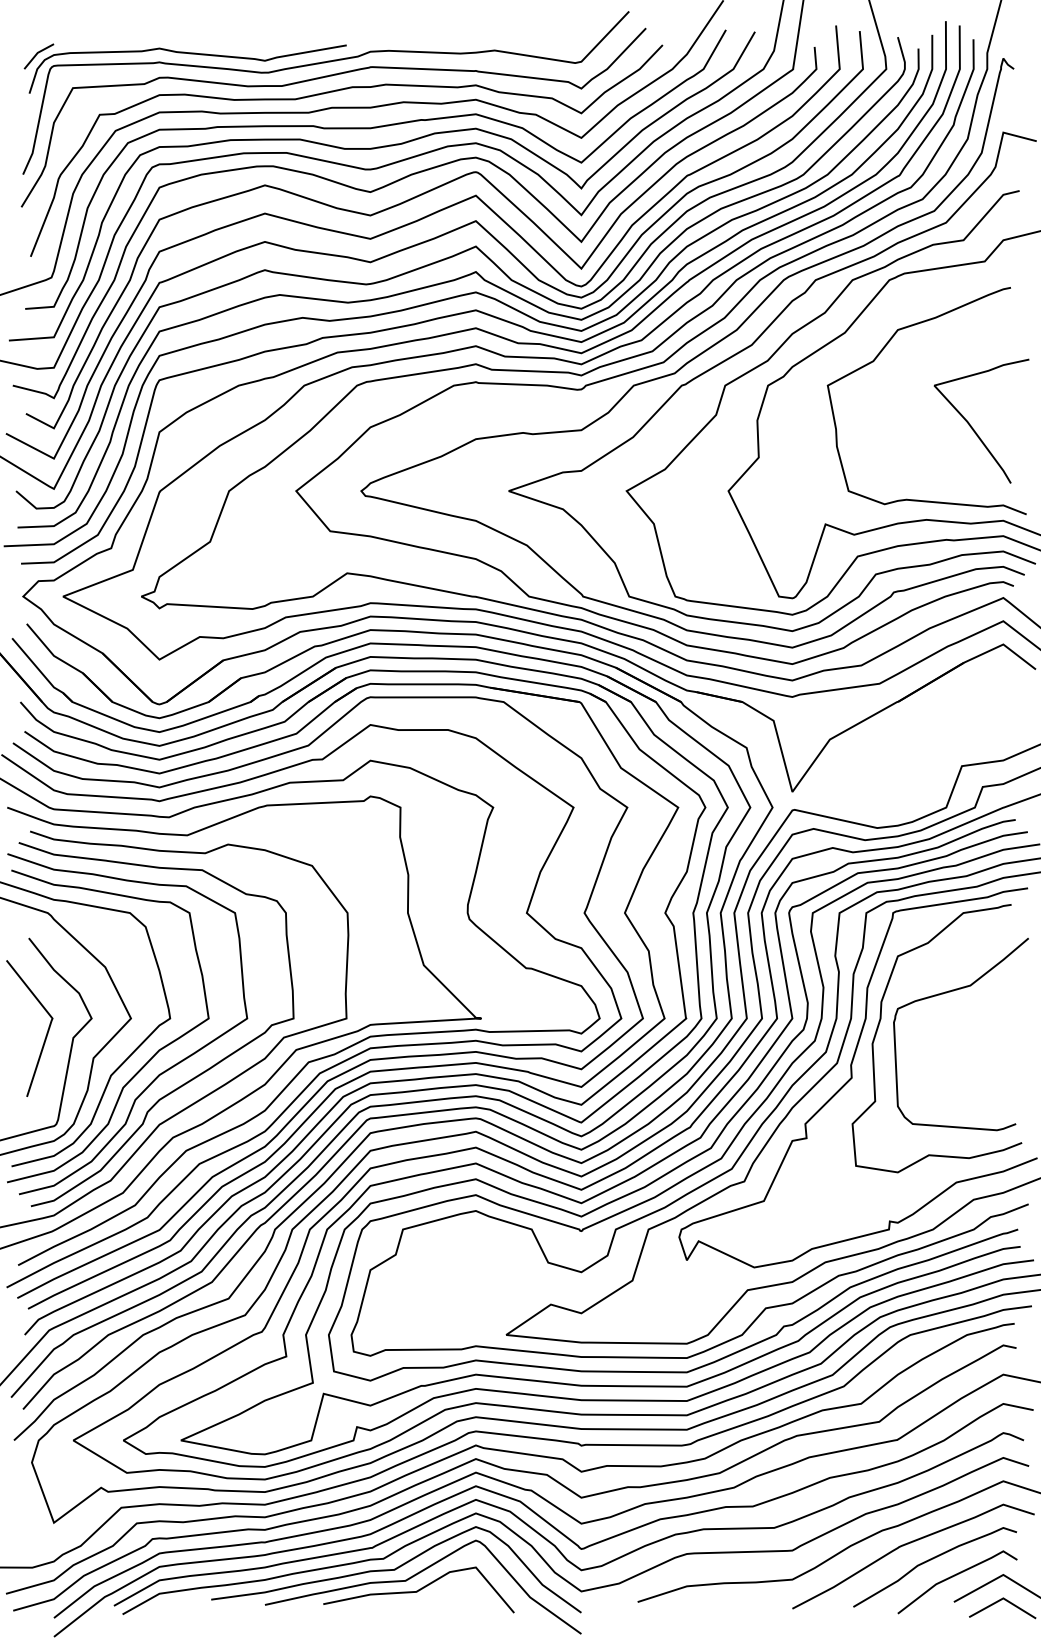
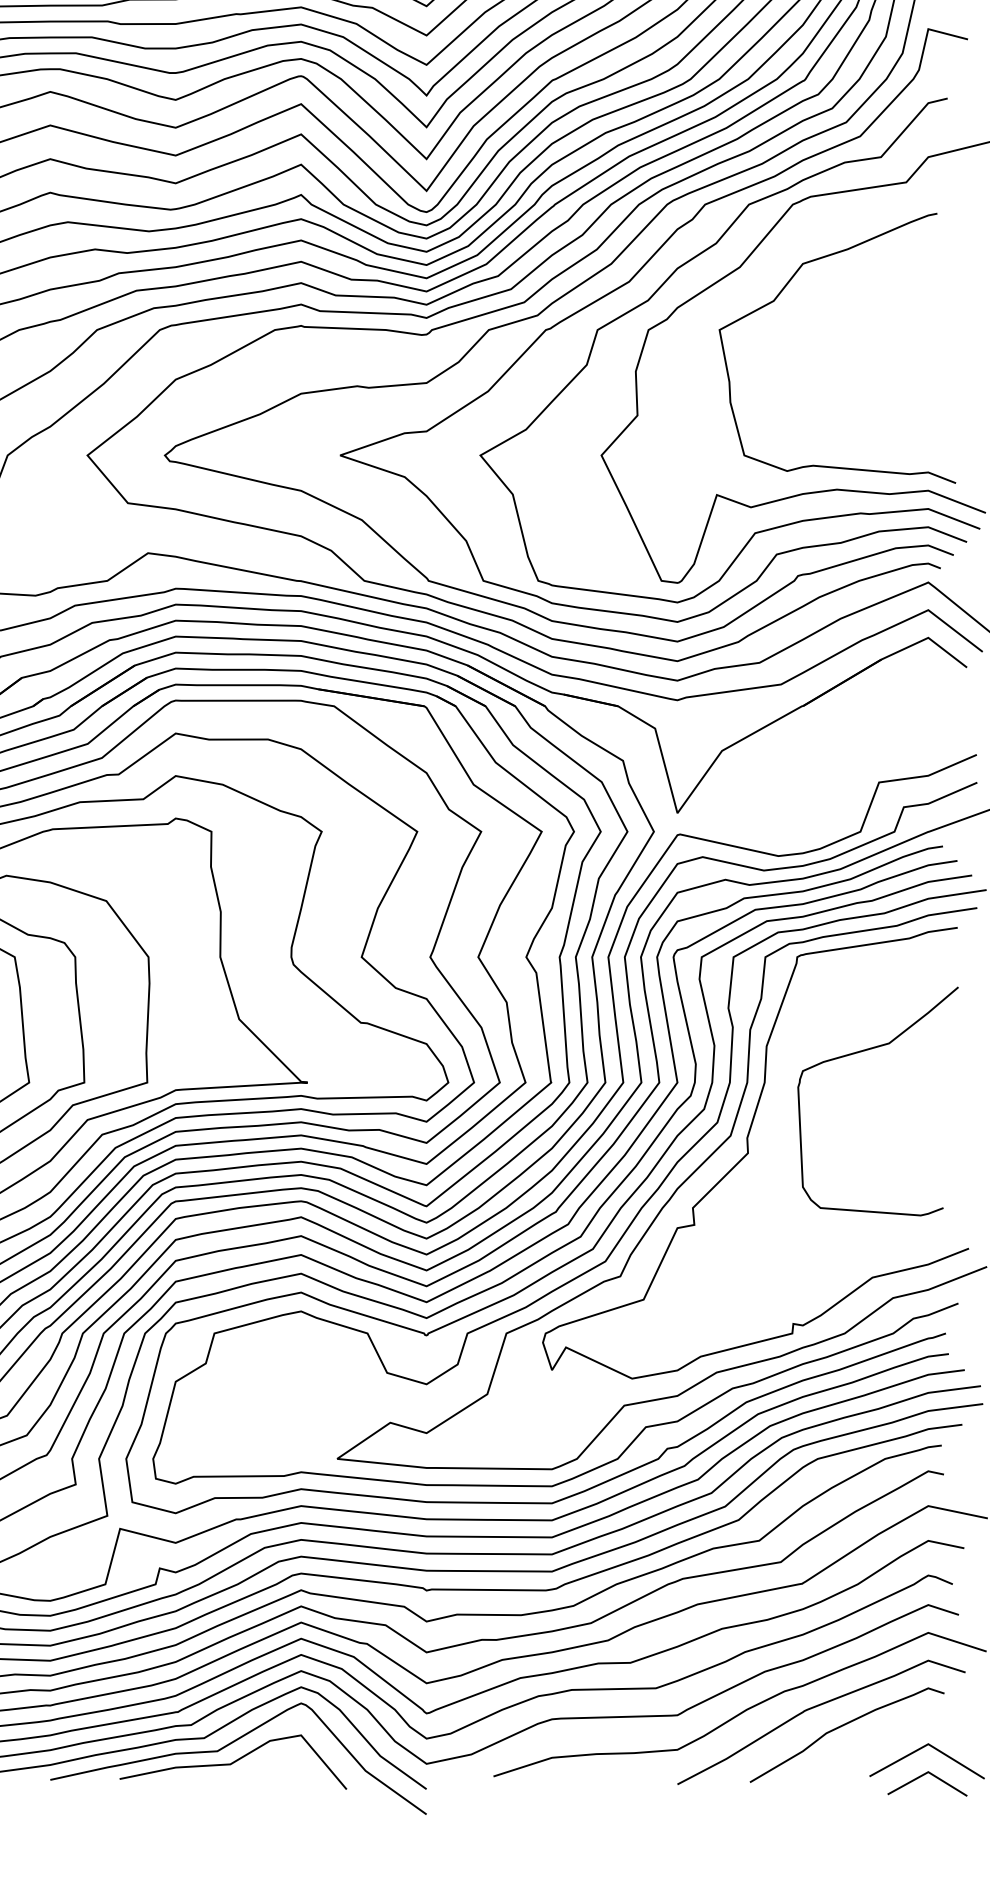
curve: (972, 426) -> (891, 378), removed
curve: (881, 1019) -> (783, 1083), removed
line: (955, 1576) -> (871, 1746), removed

